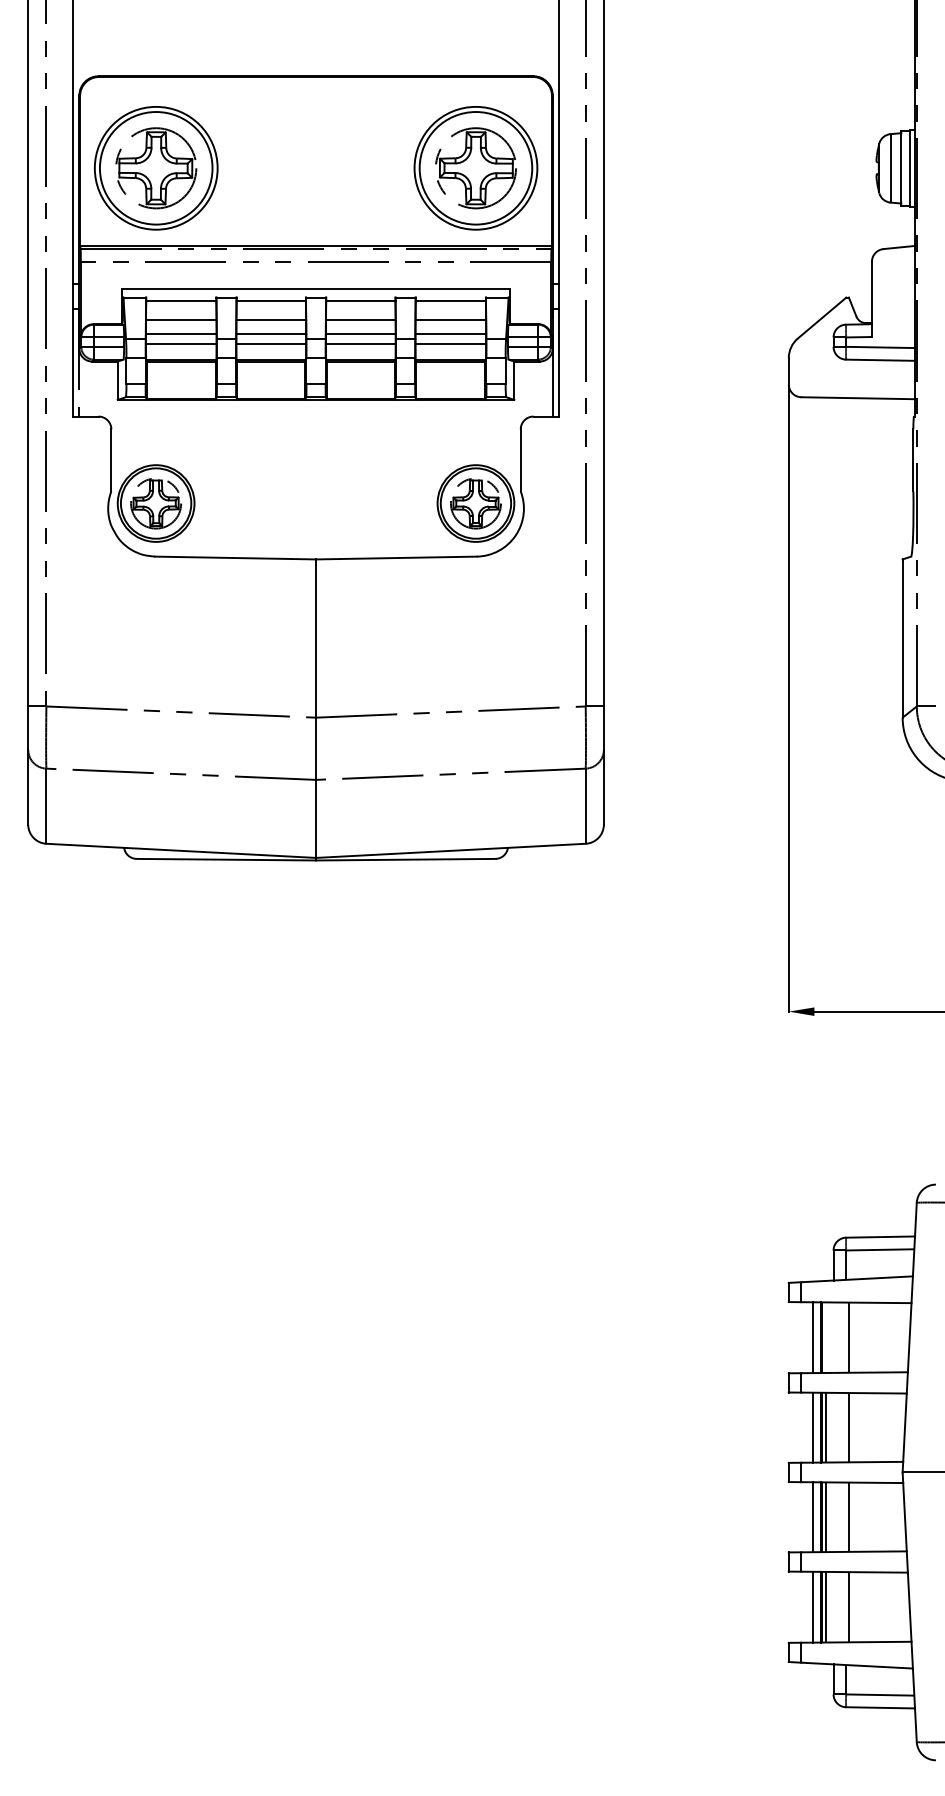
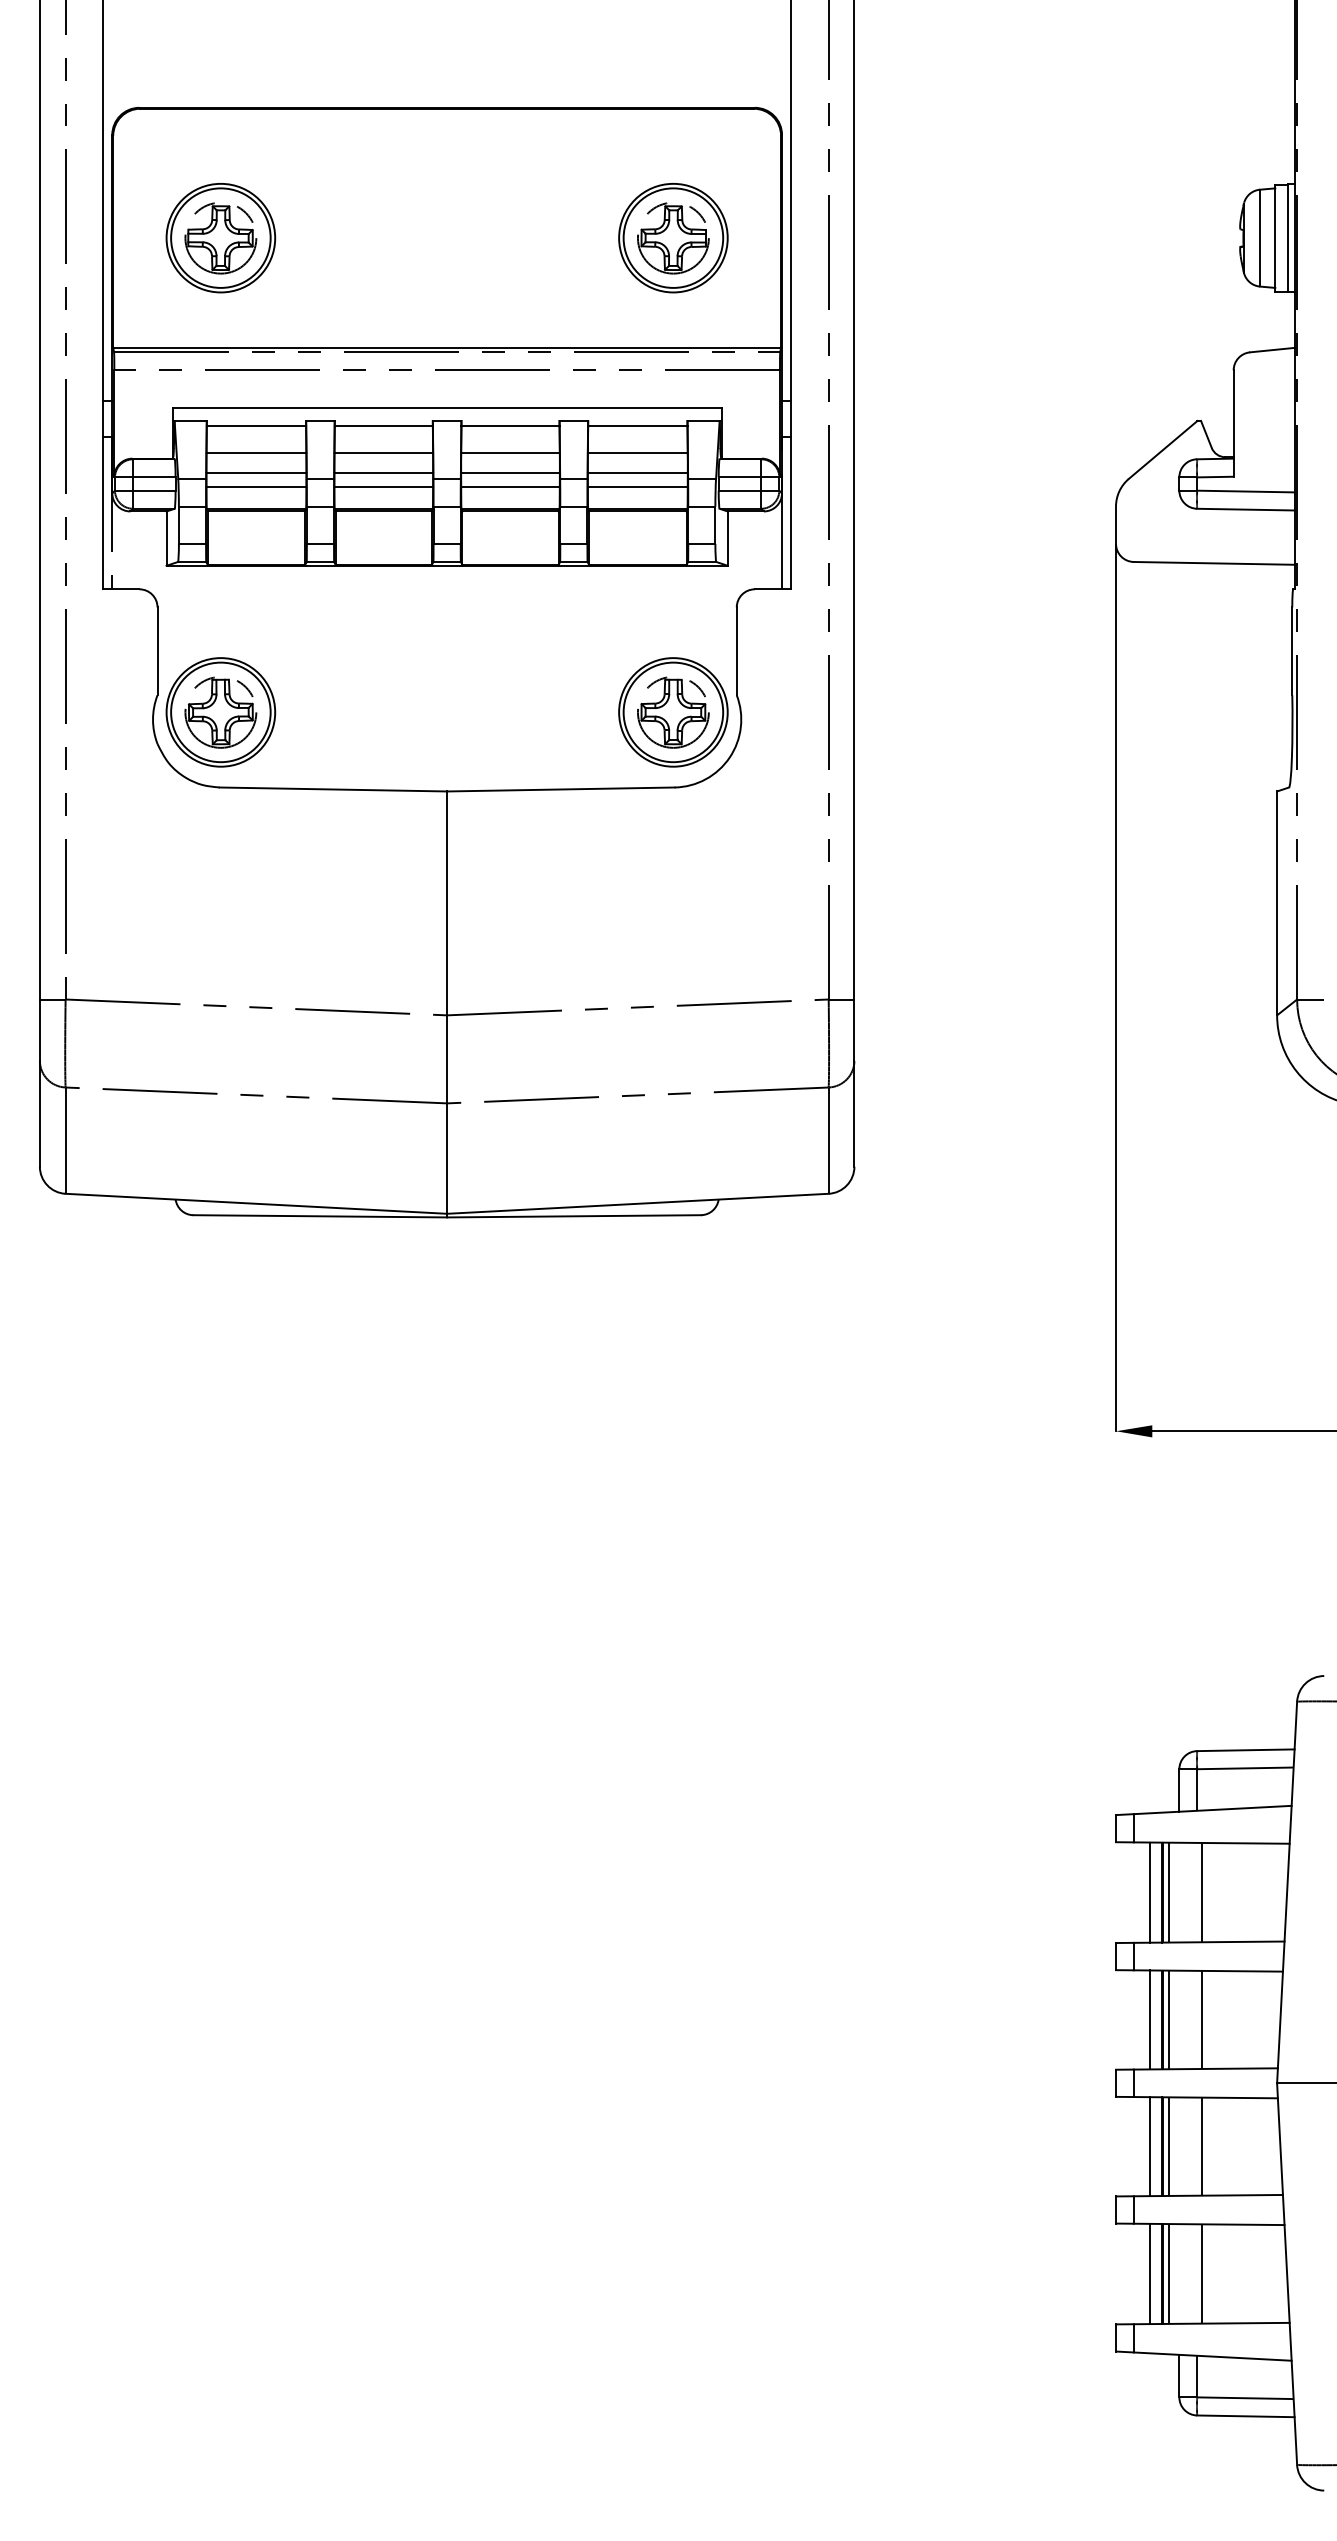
part: (155, 168) -> (219, 238), size x0.62
part: (475, 168) -> (672, 238), size x0.62
line: (826, 1337) -> (1169, 1892), added

